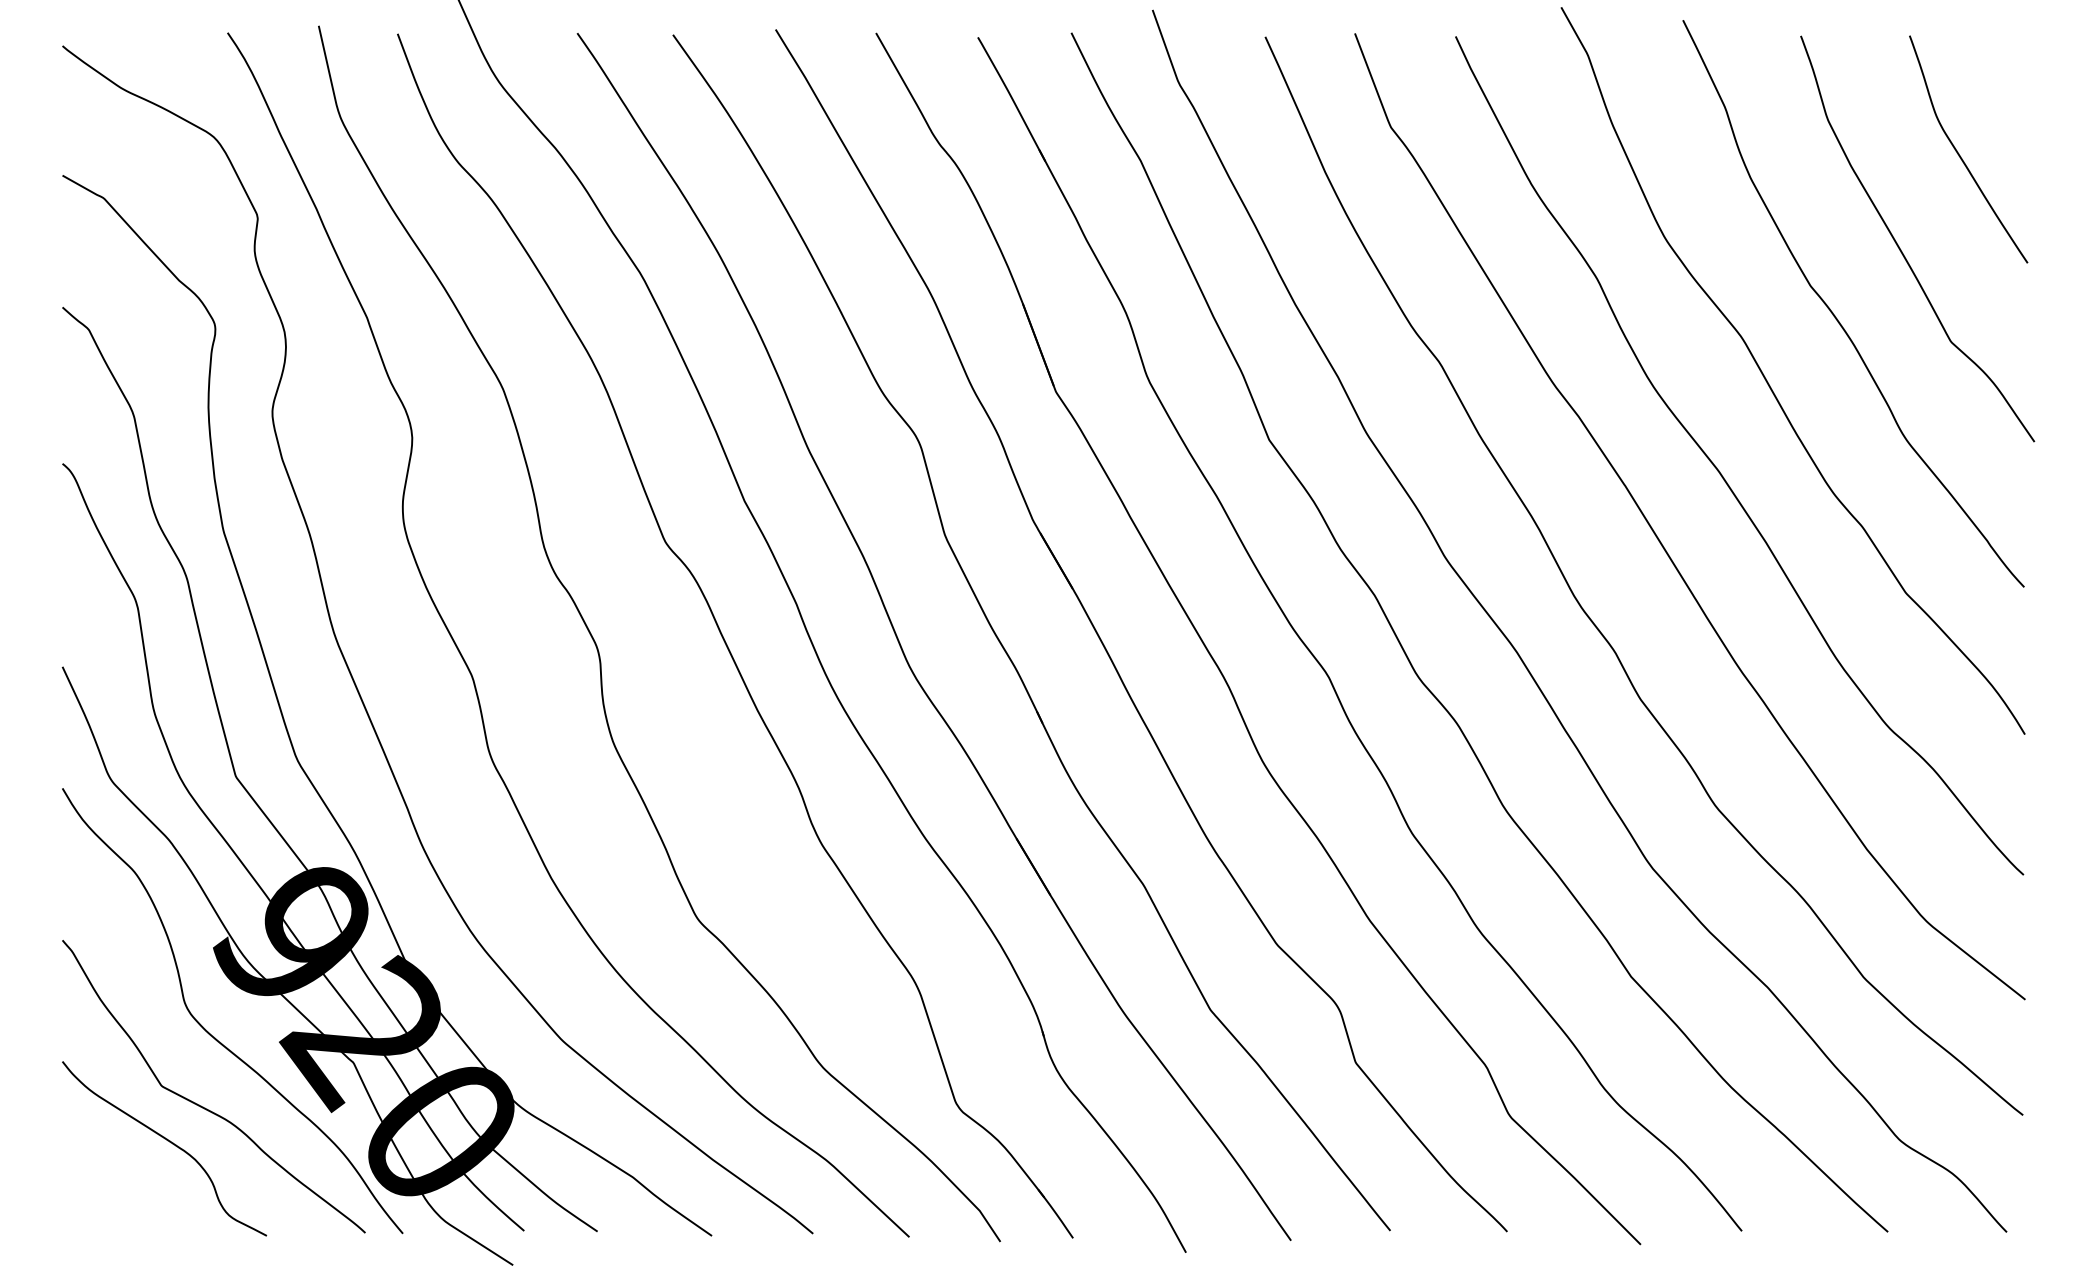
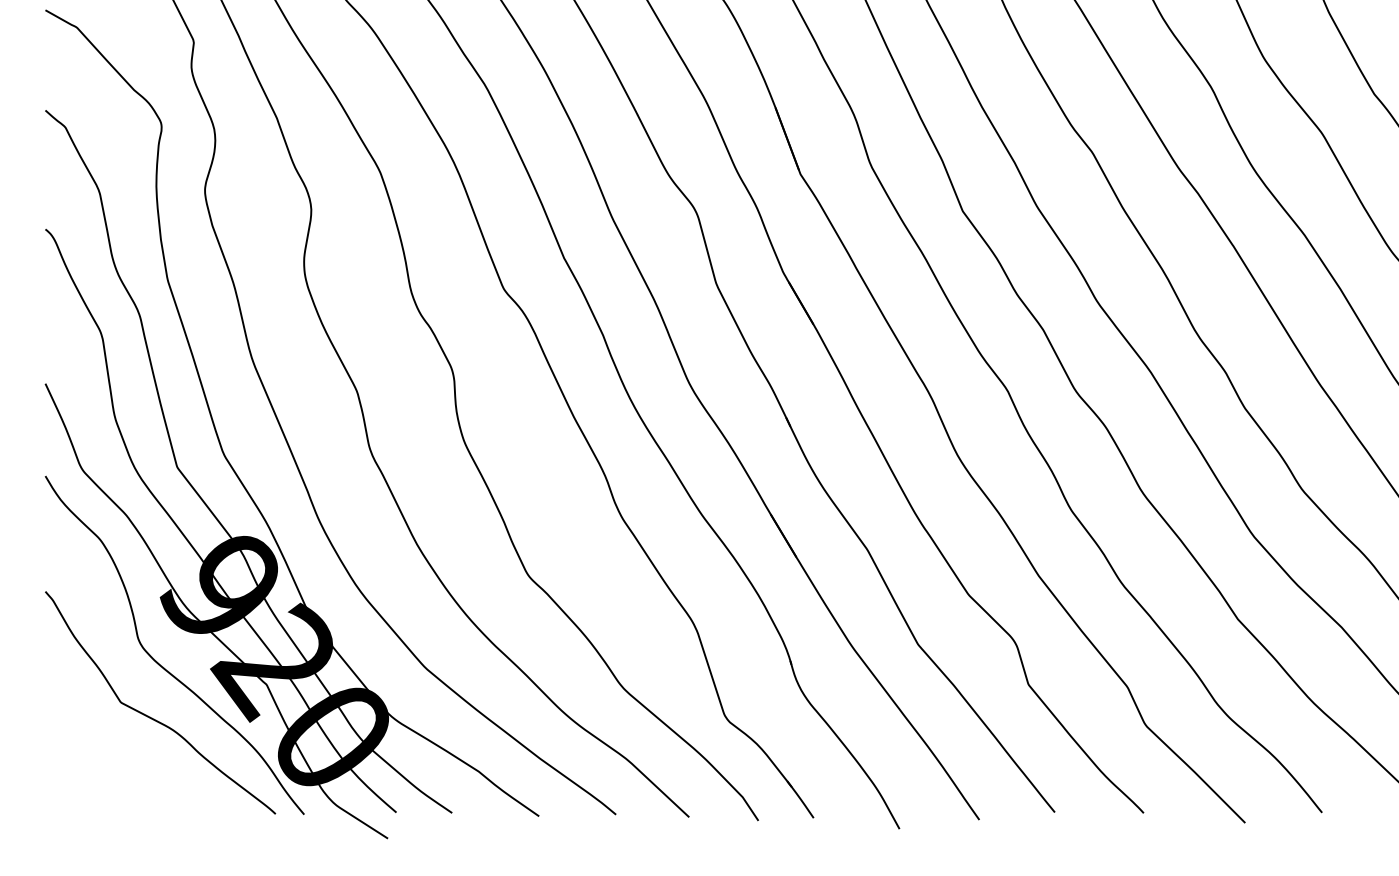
curve: (167, 1141) -> (125, 744), removed

